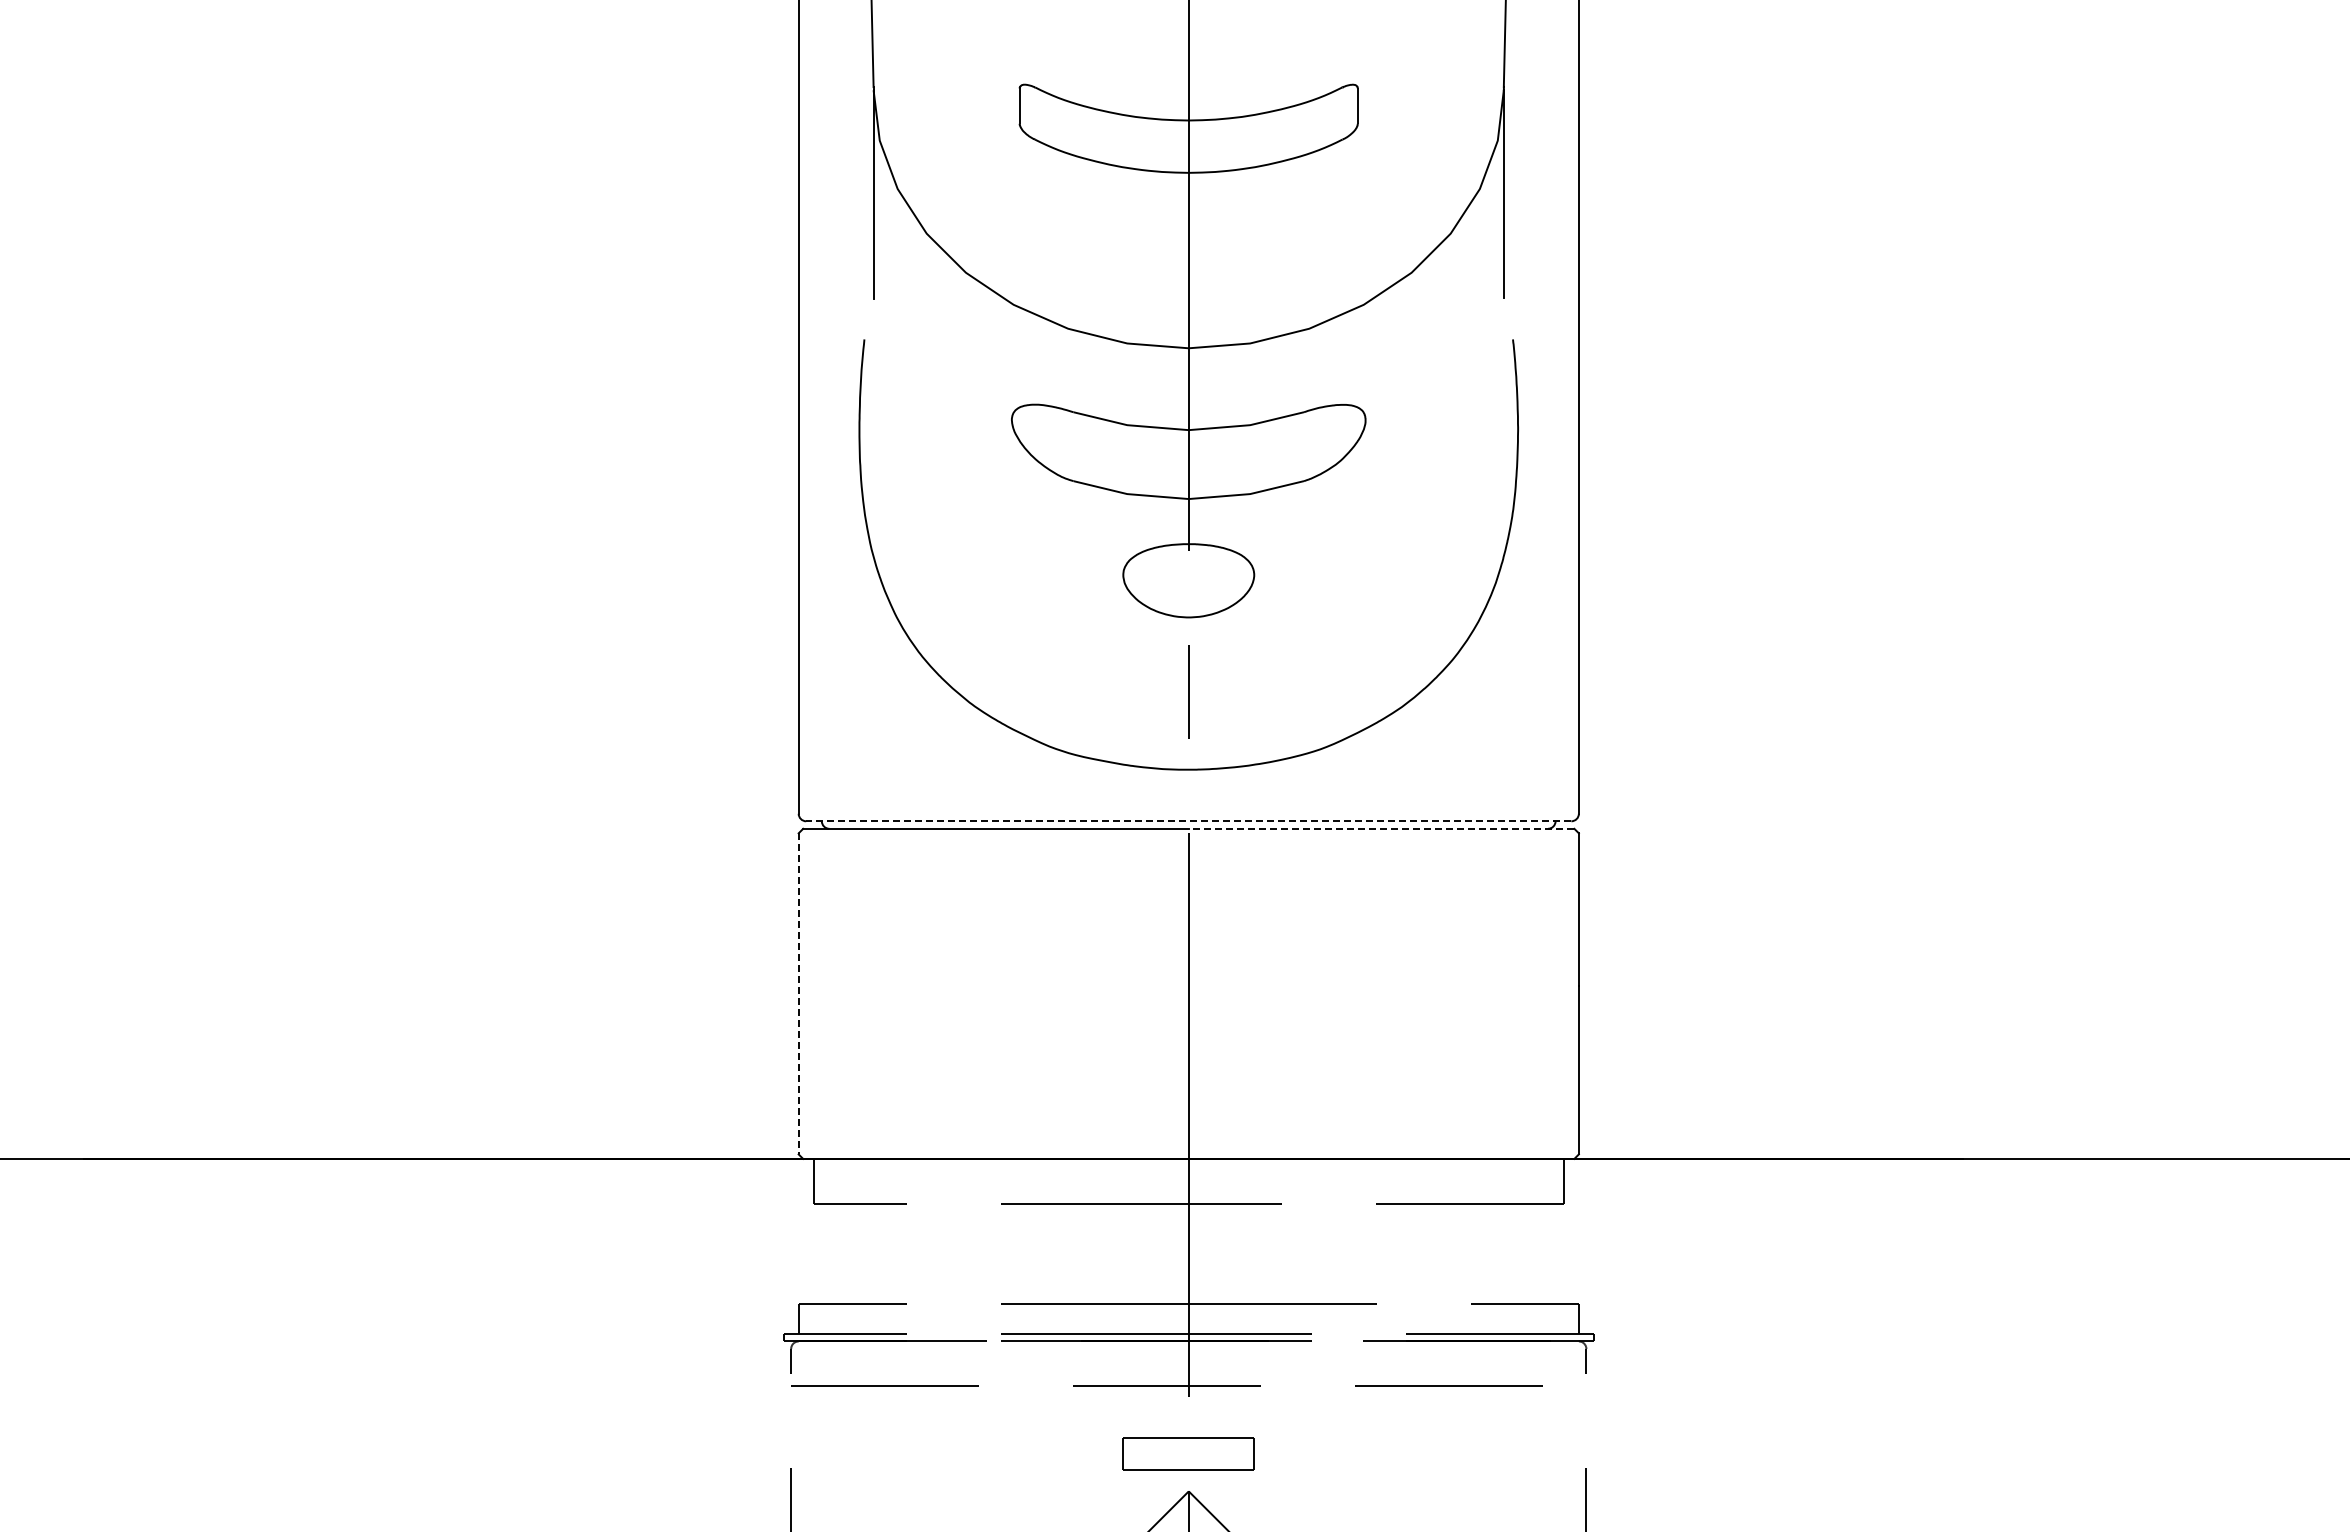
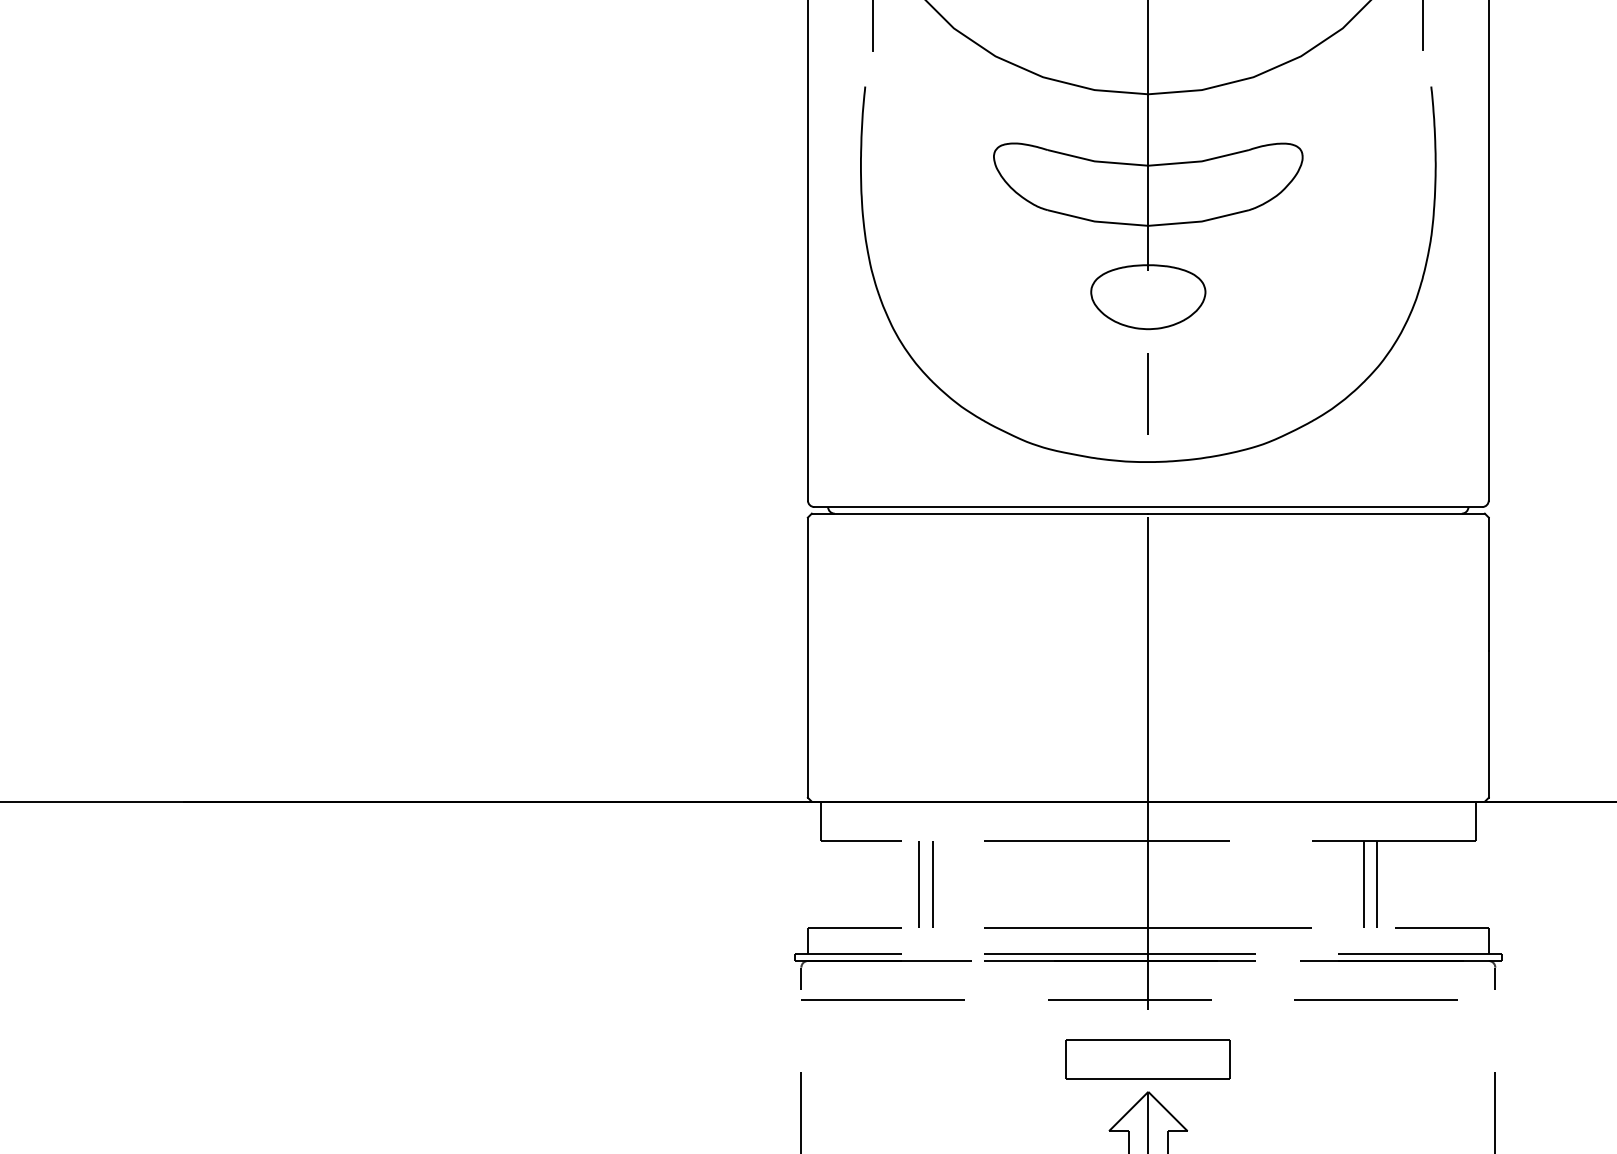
line: (1188, 821) -> (1148, 507), dashed -> solid
line: (1381, 828) -> (1316, 513), dashed -> solid
line: (798, 993) -> (807, 657), dashed -> solid
line: (926, 1253) -> (919, 884), added
line: (941, 1253) -> (932, 884), added
line: (1436, 1253) -> (1364, 884), added
line: (1451, 1253) -> (1377, 884), added
part: (1188, 1453) -> (1148, 1058), size x1.43

